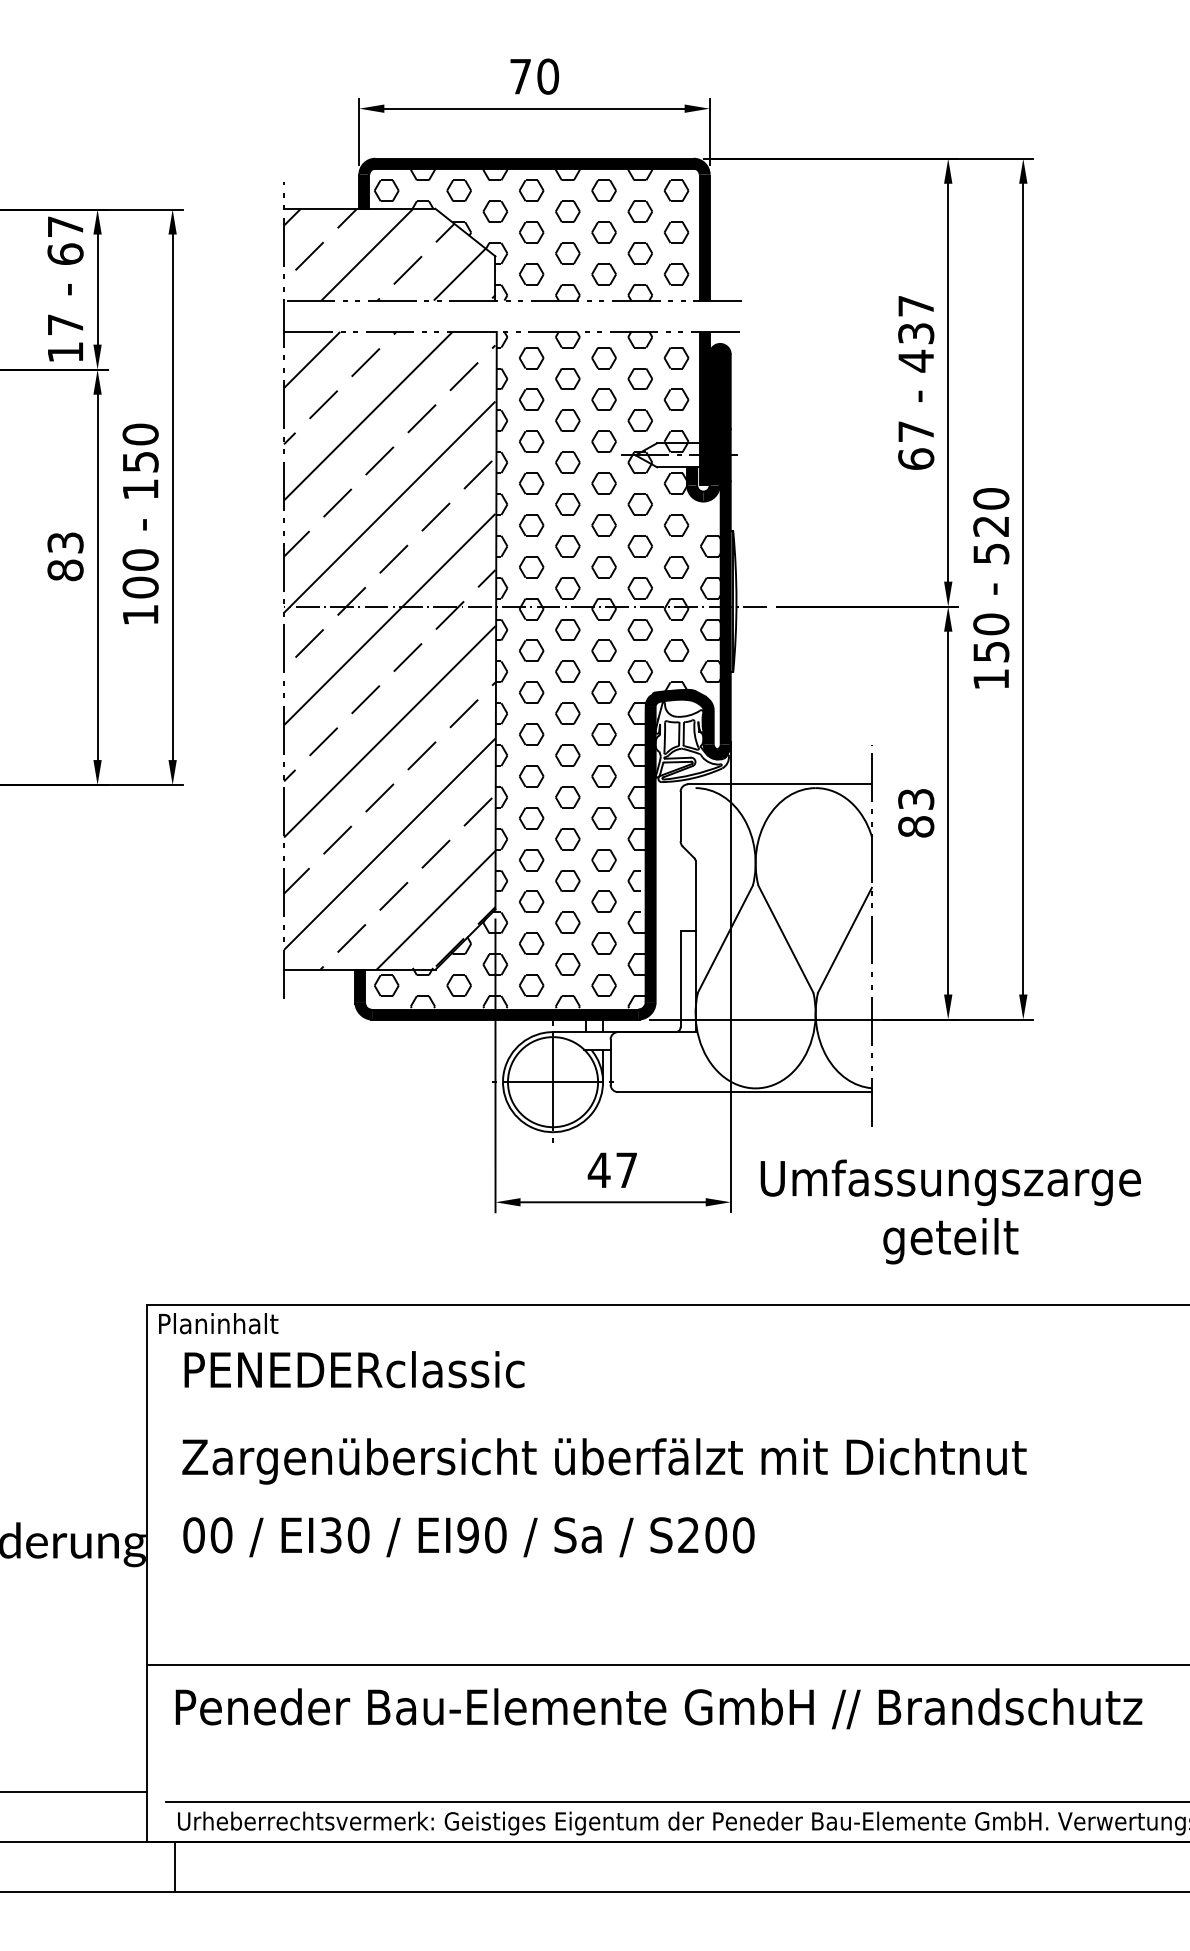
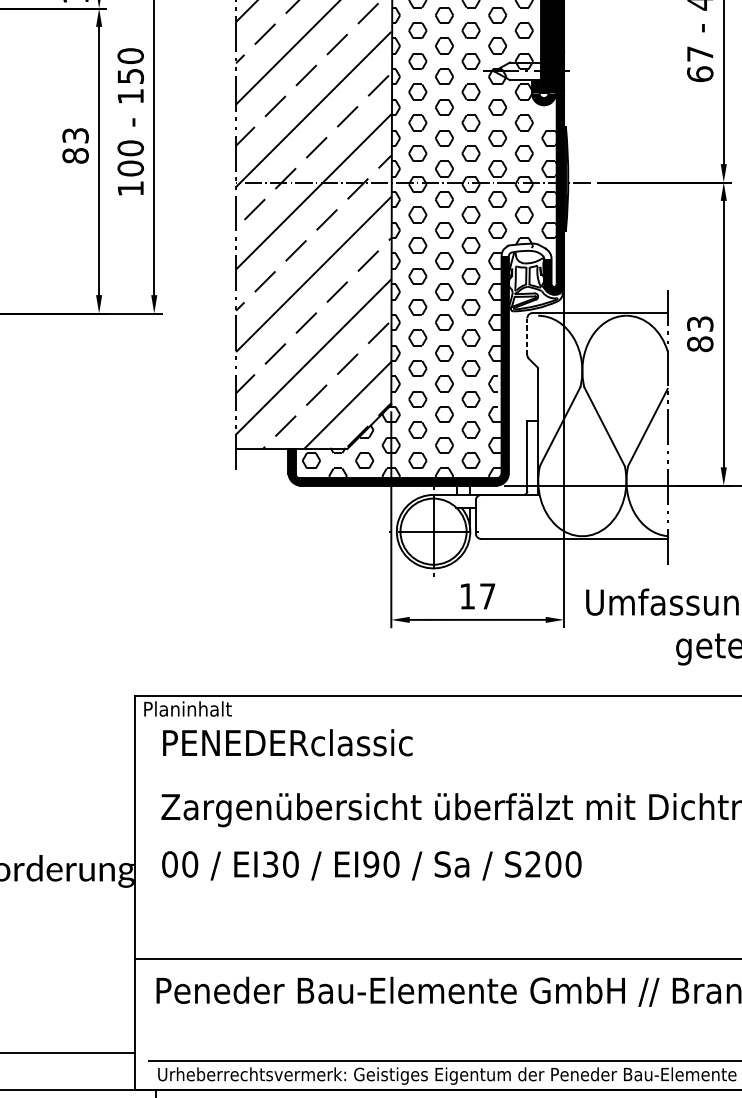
fill: (679, 699) -> (526, 250), removed
line: (680, 816) -> (527, 336), solid -> dashed
text: (598, 1169) -> (466, 595), 47 -> 17

